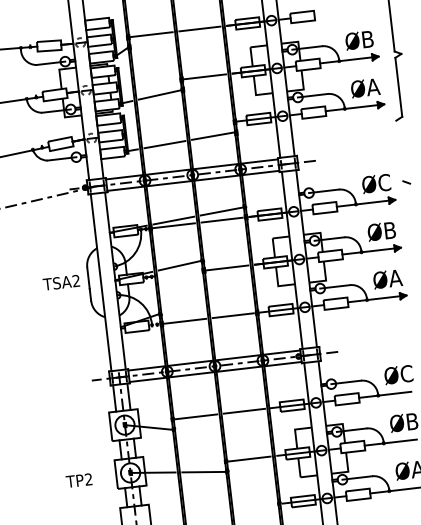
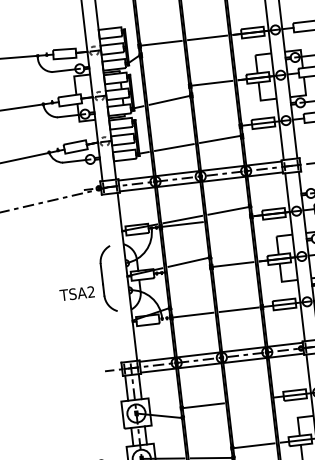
line: (221, 219) -> (228, 218), removed
text: (61, 282) -> (77, 293), moved
line: (100, 282) -> (113, 278), removed
line: (244, 410) -> (249, 399), removed

